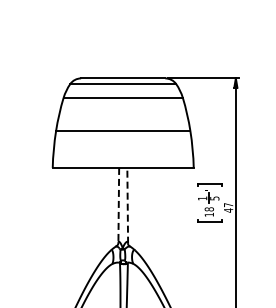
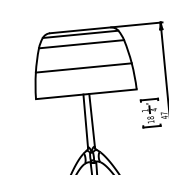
text: (214, 198) -> (153, 109), 5 -> 4
line: (118, 205) -> (85, 121), dashed -> solid
line: (127, 205) -> (91, 120), dashed -> solid

